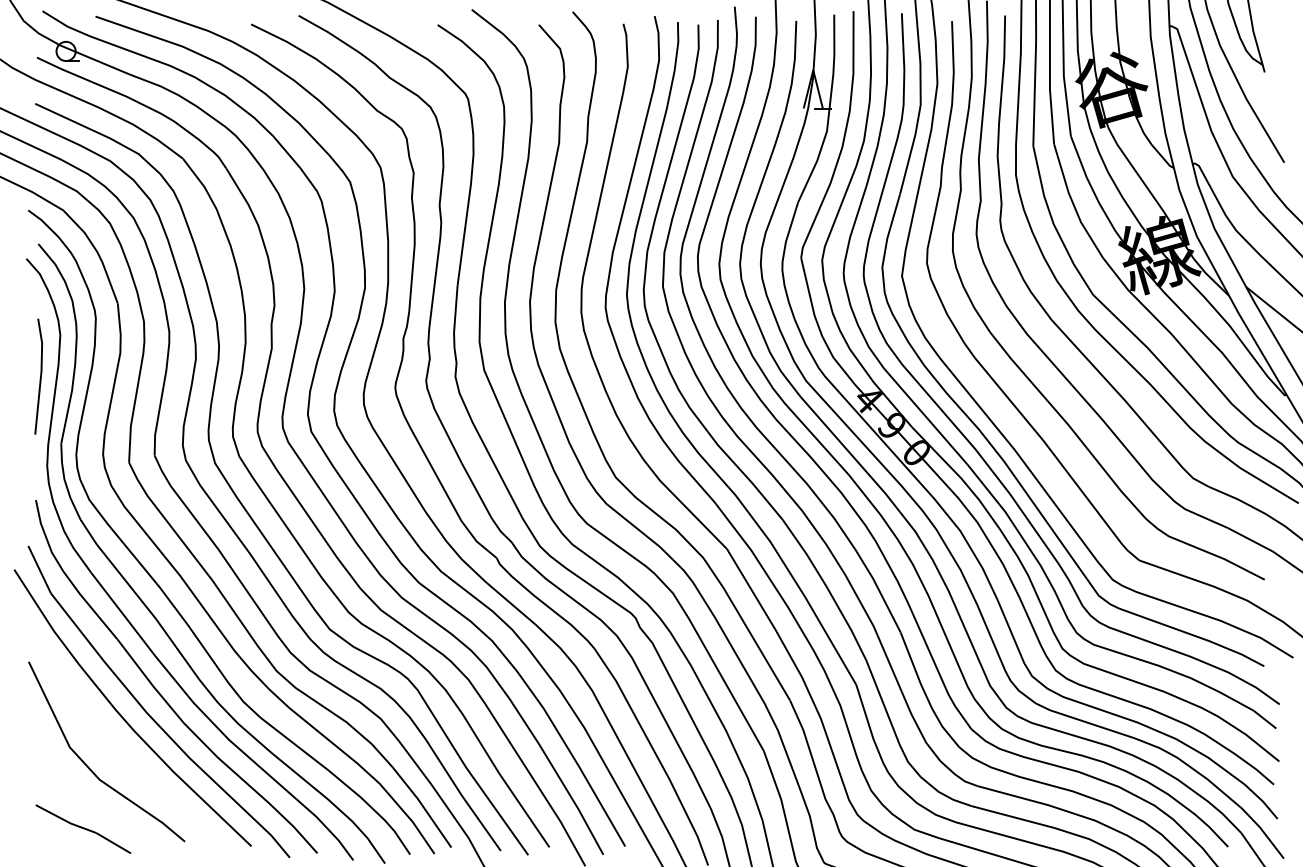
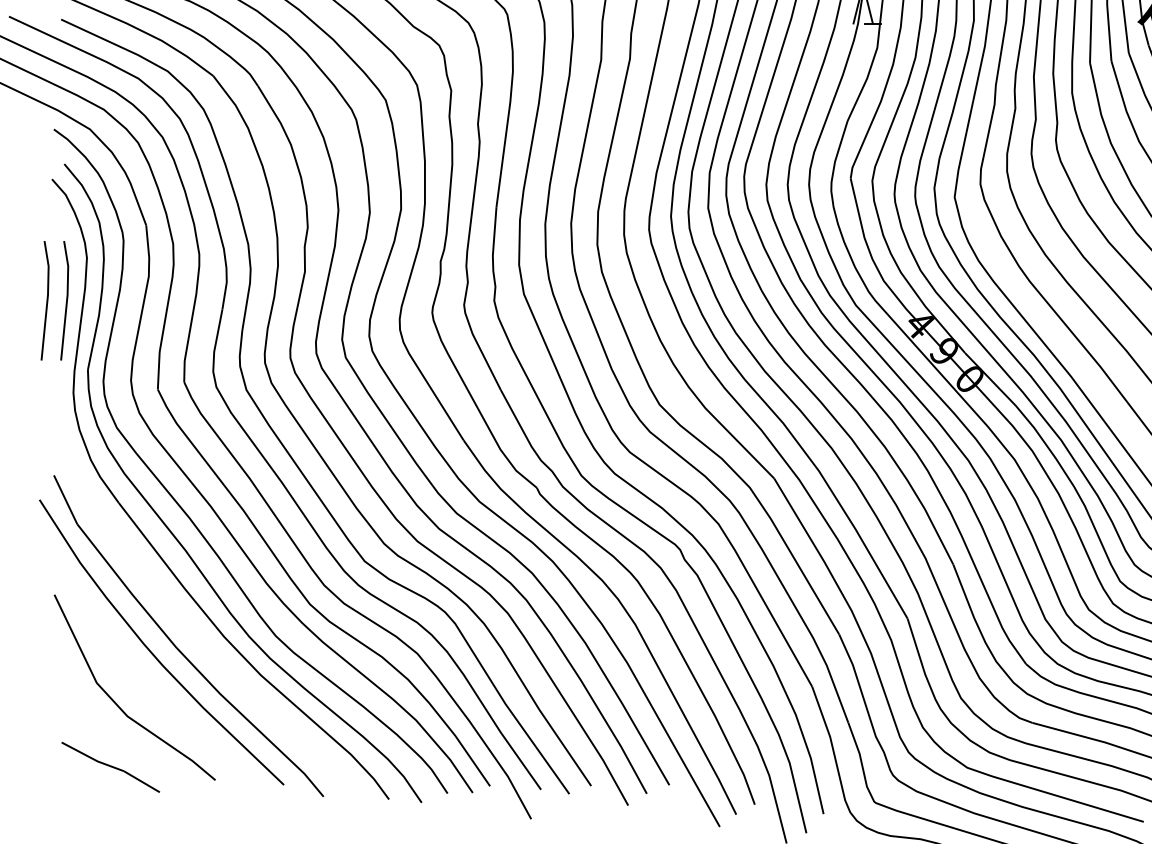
line: (21, 376) -> (46, 300), added
part: (157, 689) -> (187, 623), removed

